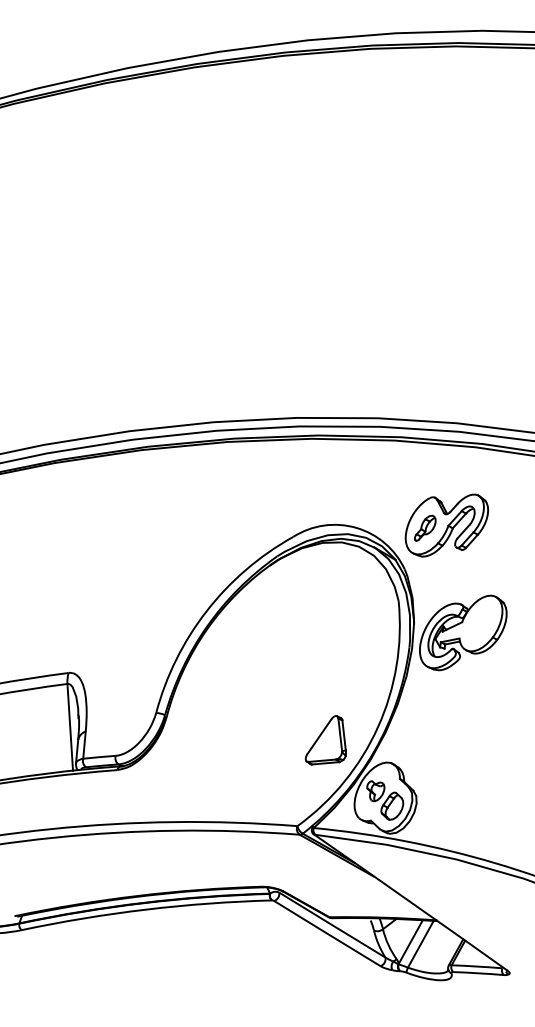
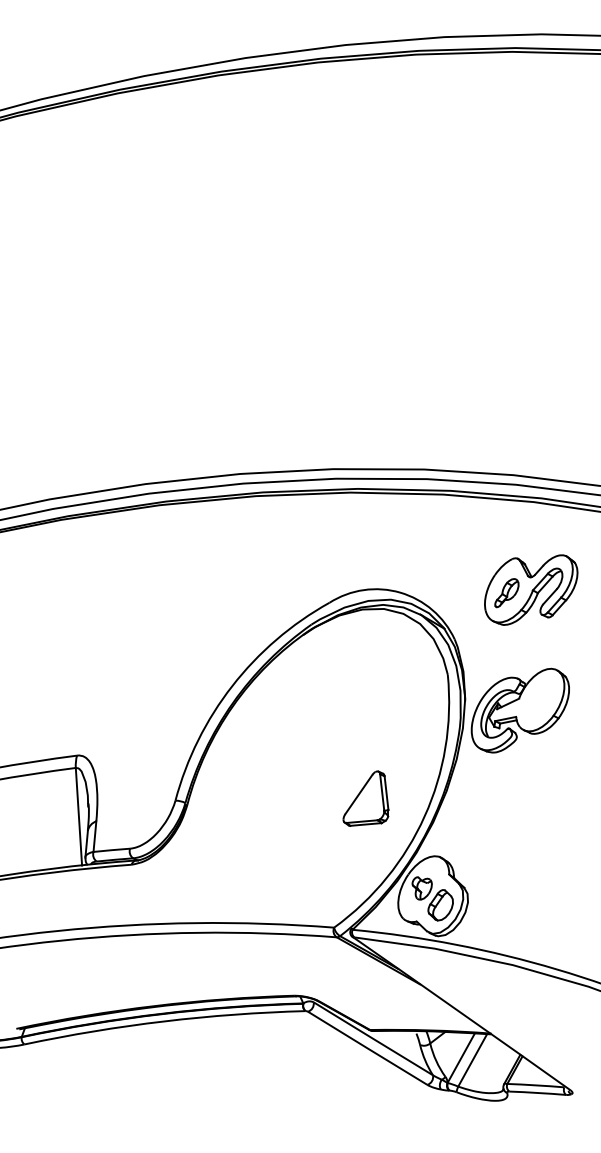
part: (446, 525) -> (530, 589), moved
part: (325, 740) -> (365, 798), moved

